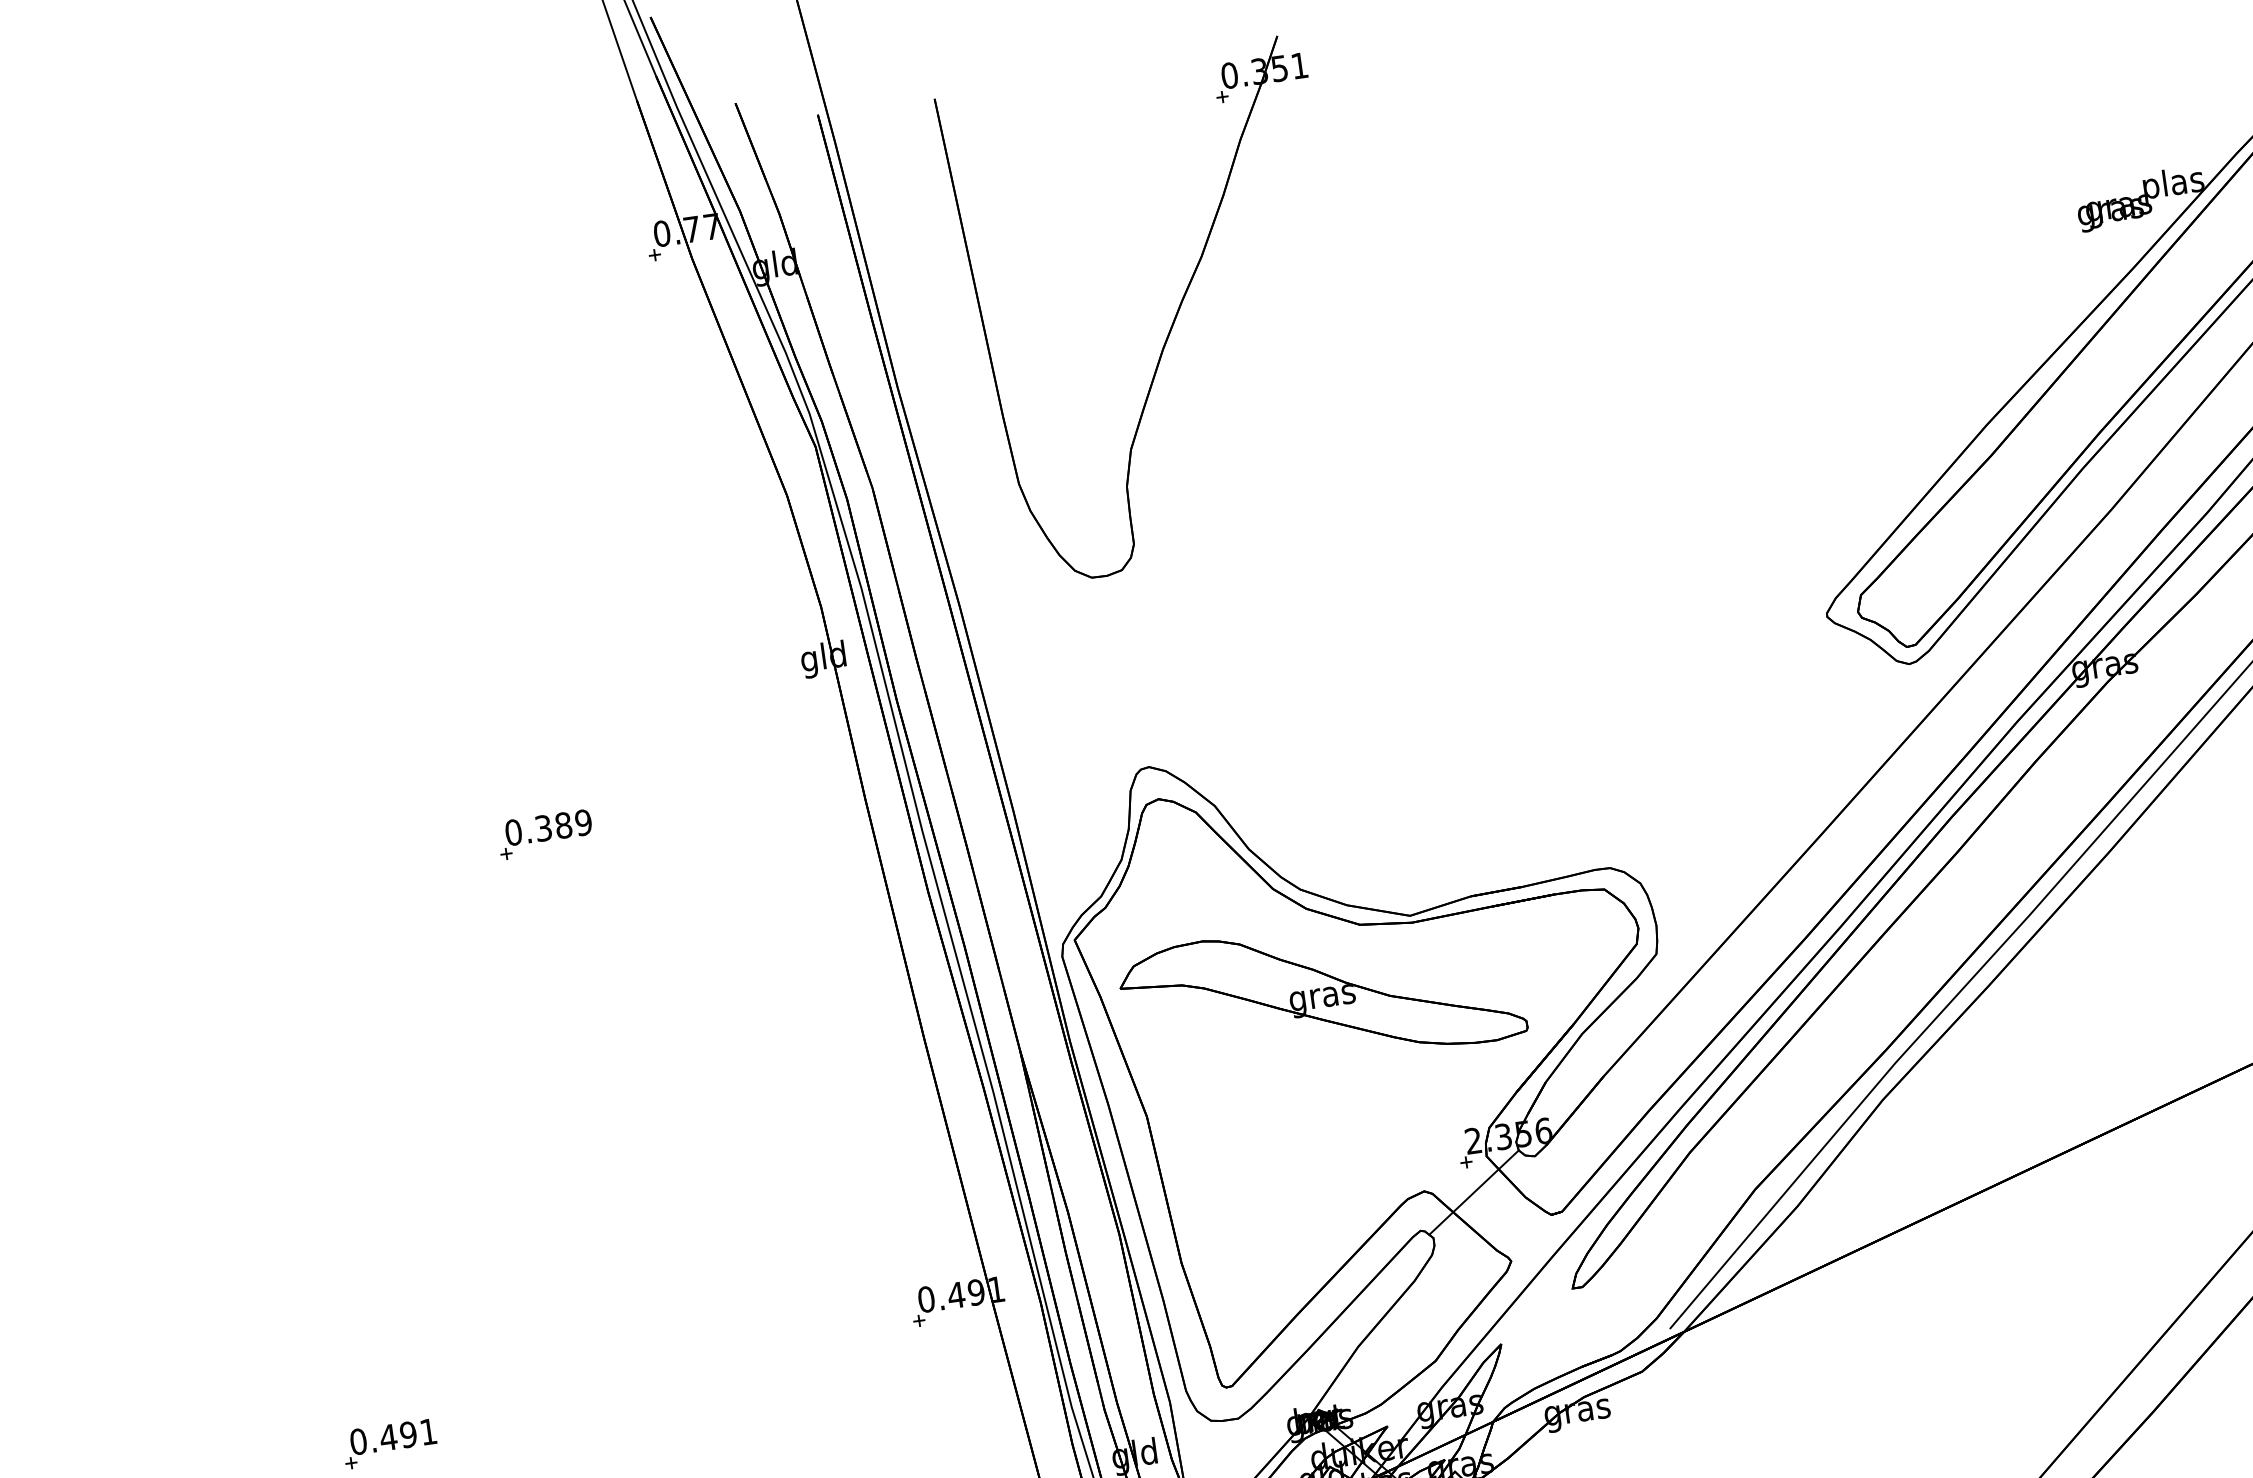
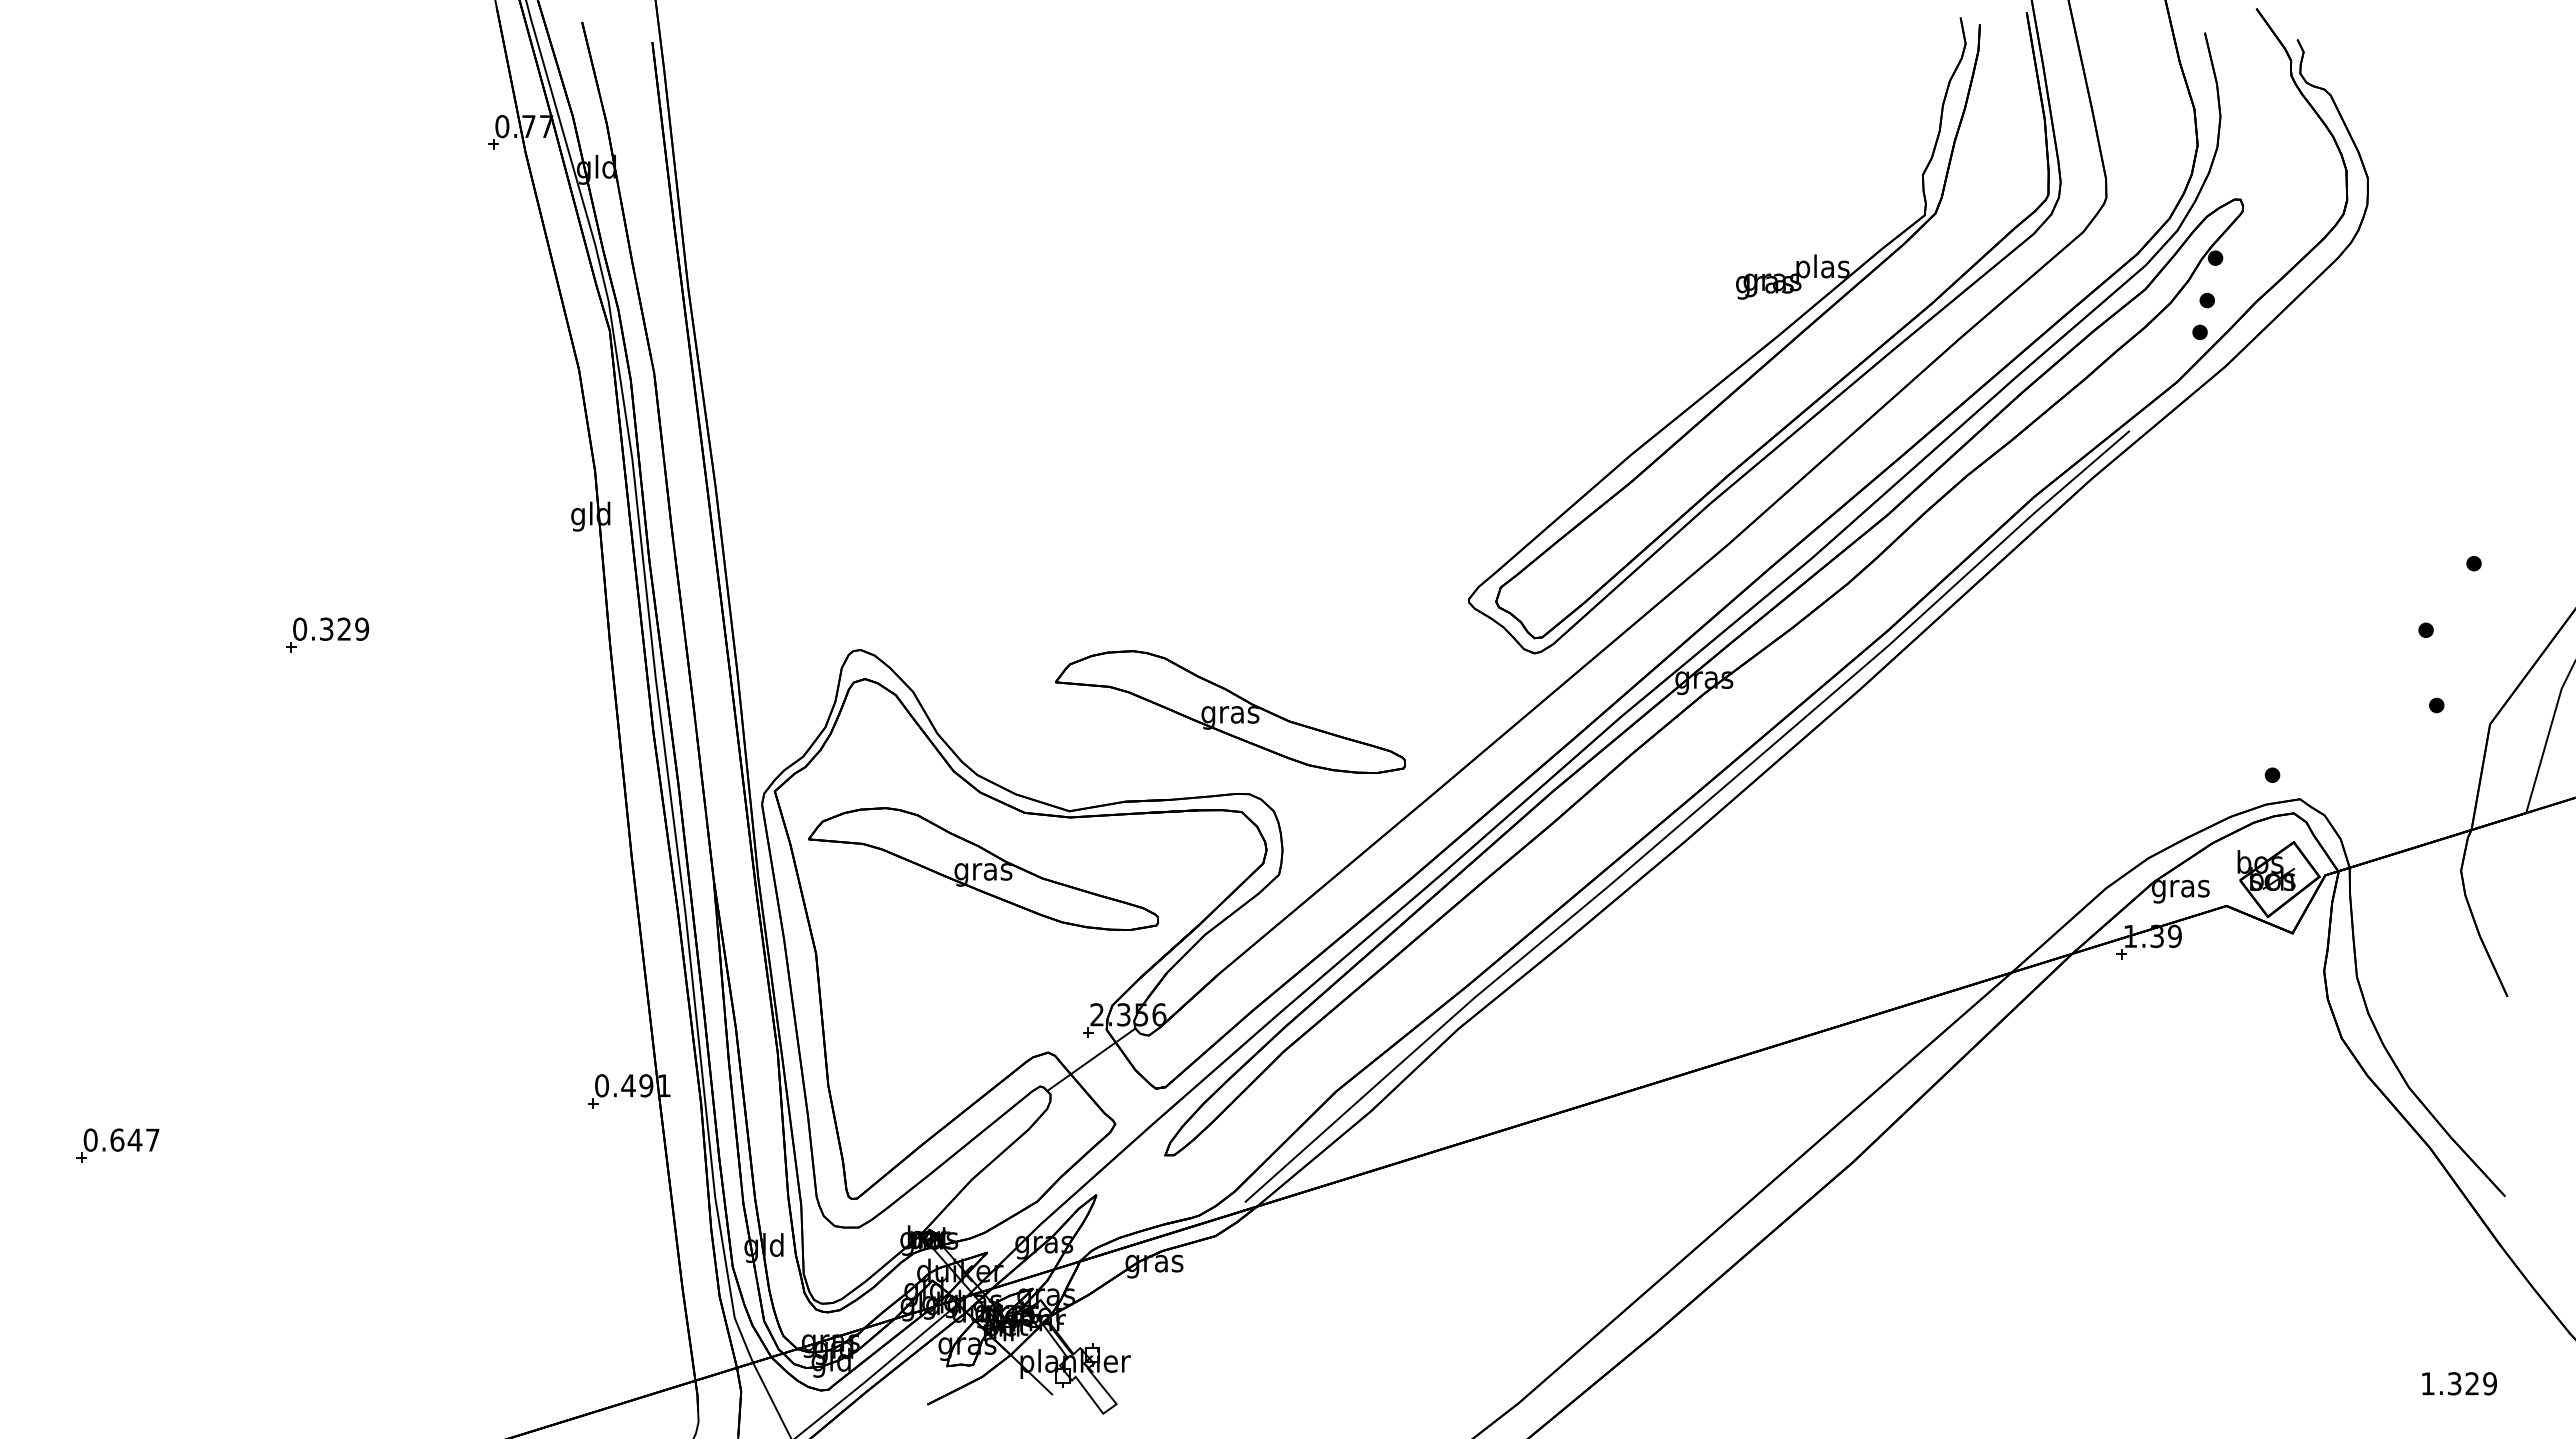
part: (1173, 319) -> (936, 263), removed
part: (1575, 777) -> (1230, 711), added
text: (563, 824) -> (344, 628), 0.389 -> 0.329
text: (407, 1434) -> (134, 1139), 0.491 -> 0.647

